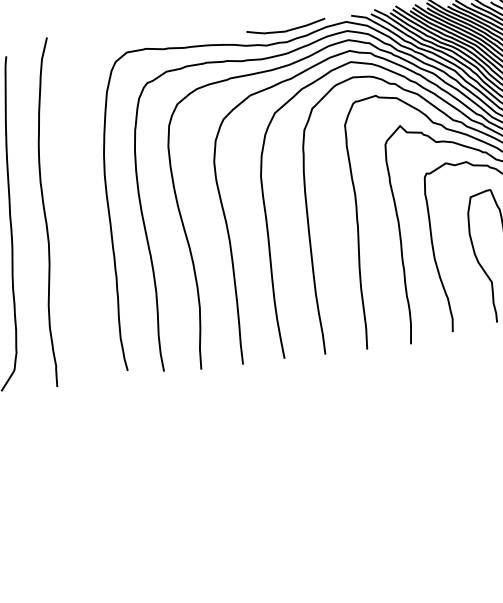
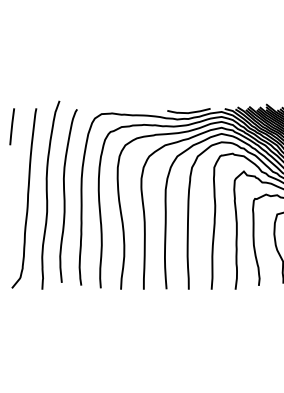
curve: (78, 209) -> (65, 195), added

